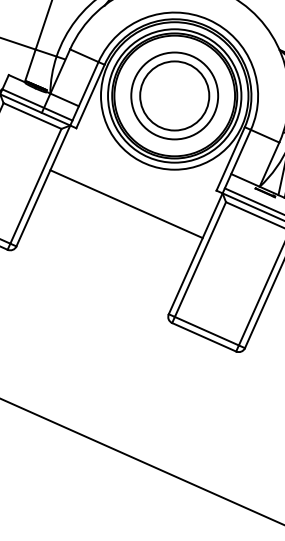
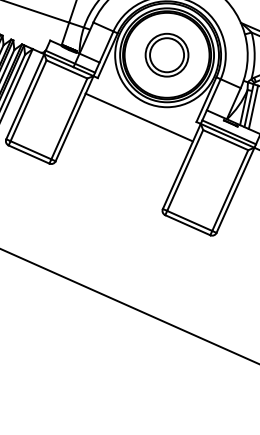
part: (173, 94) -> (166, 54), size x0.7
line: (125, 204) -> (138, 117), moved

